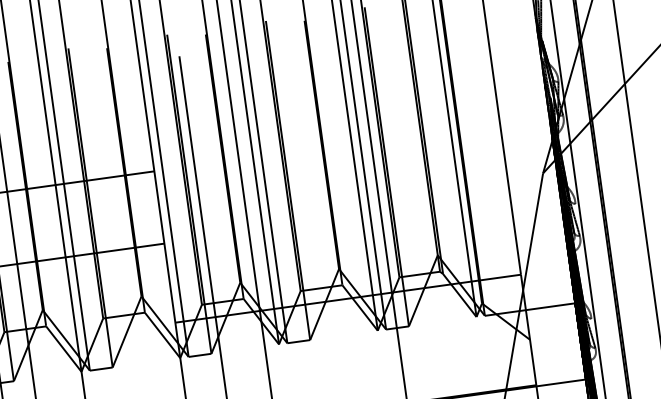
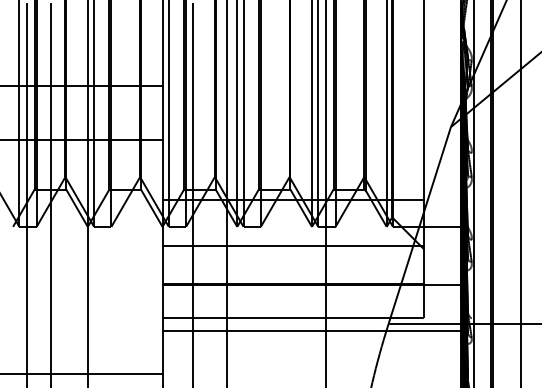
line: (356, 360) -> (293, 246), added

